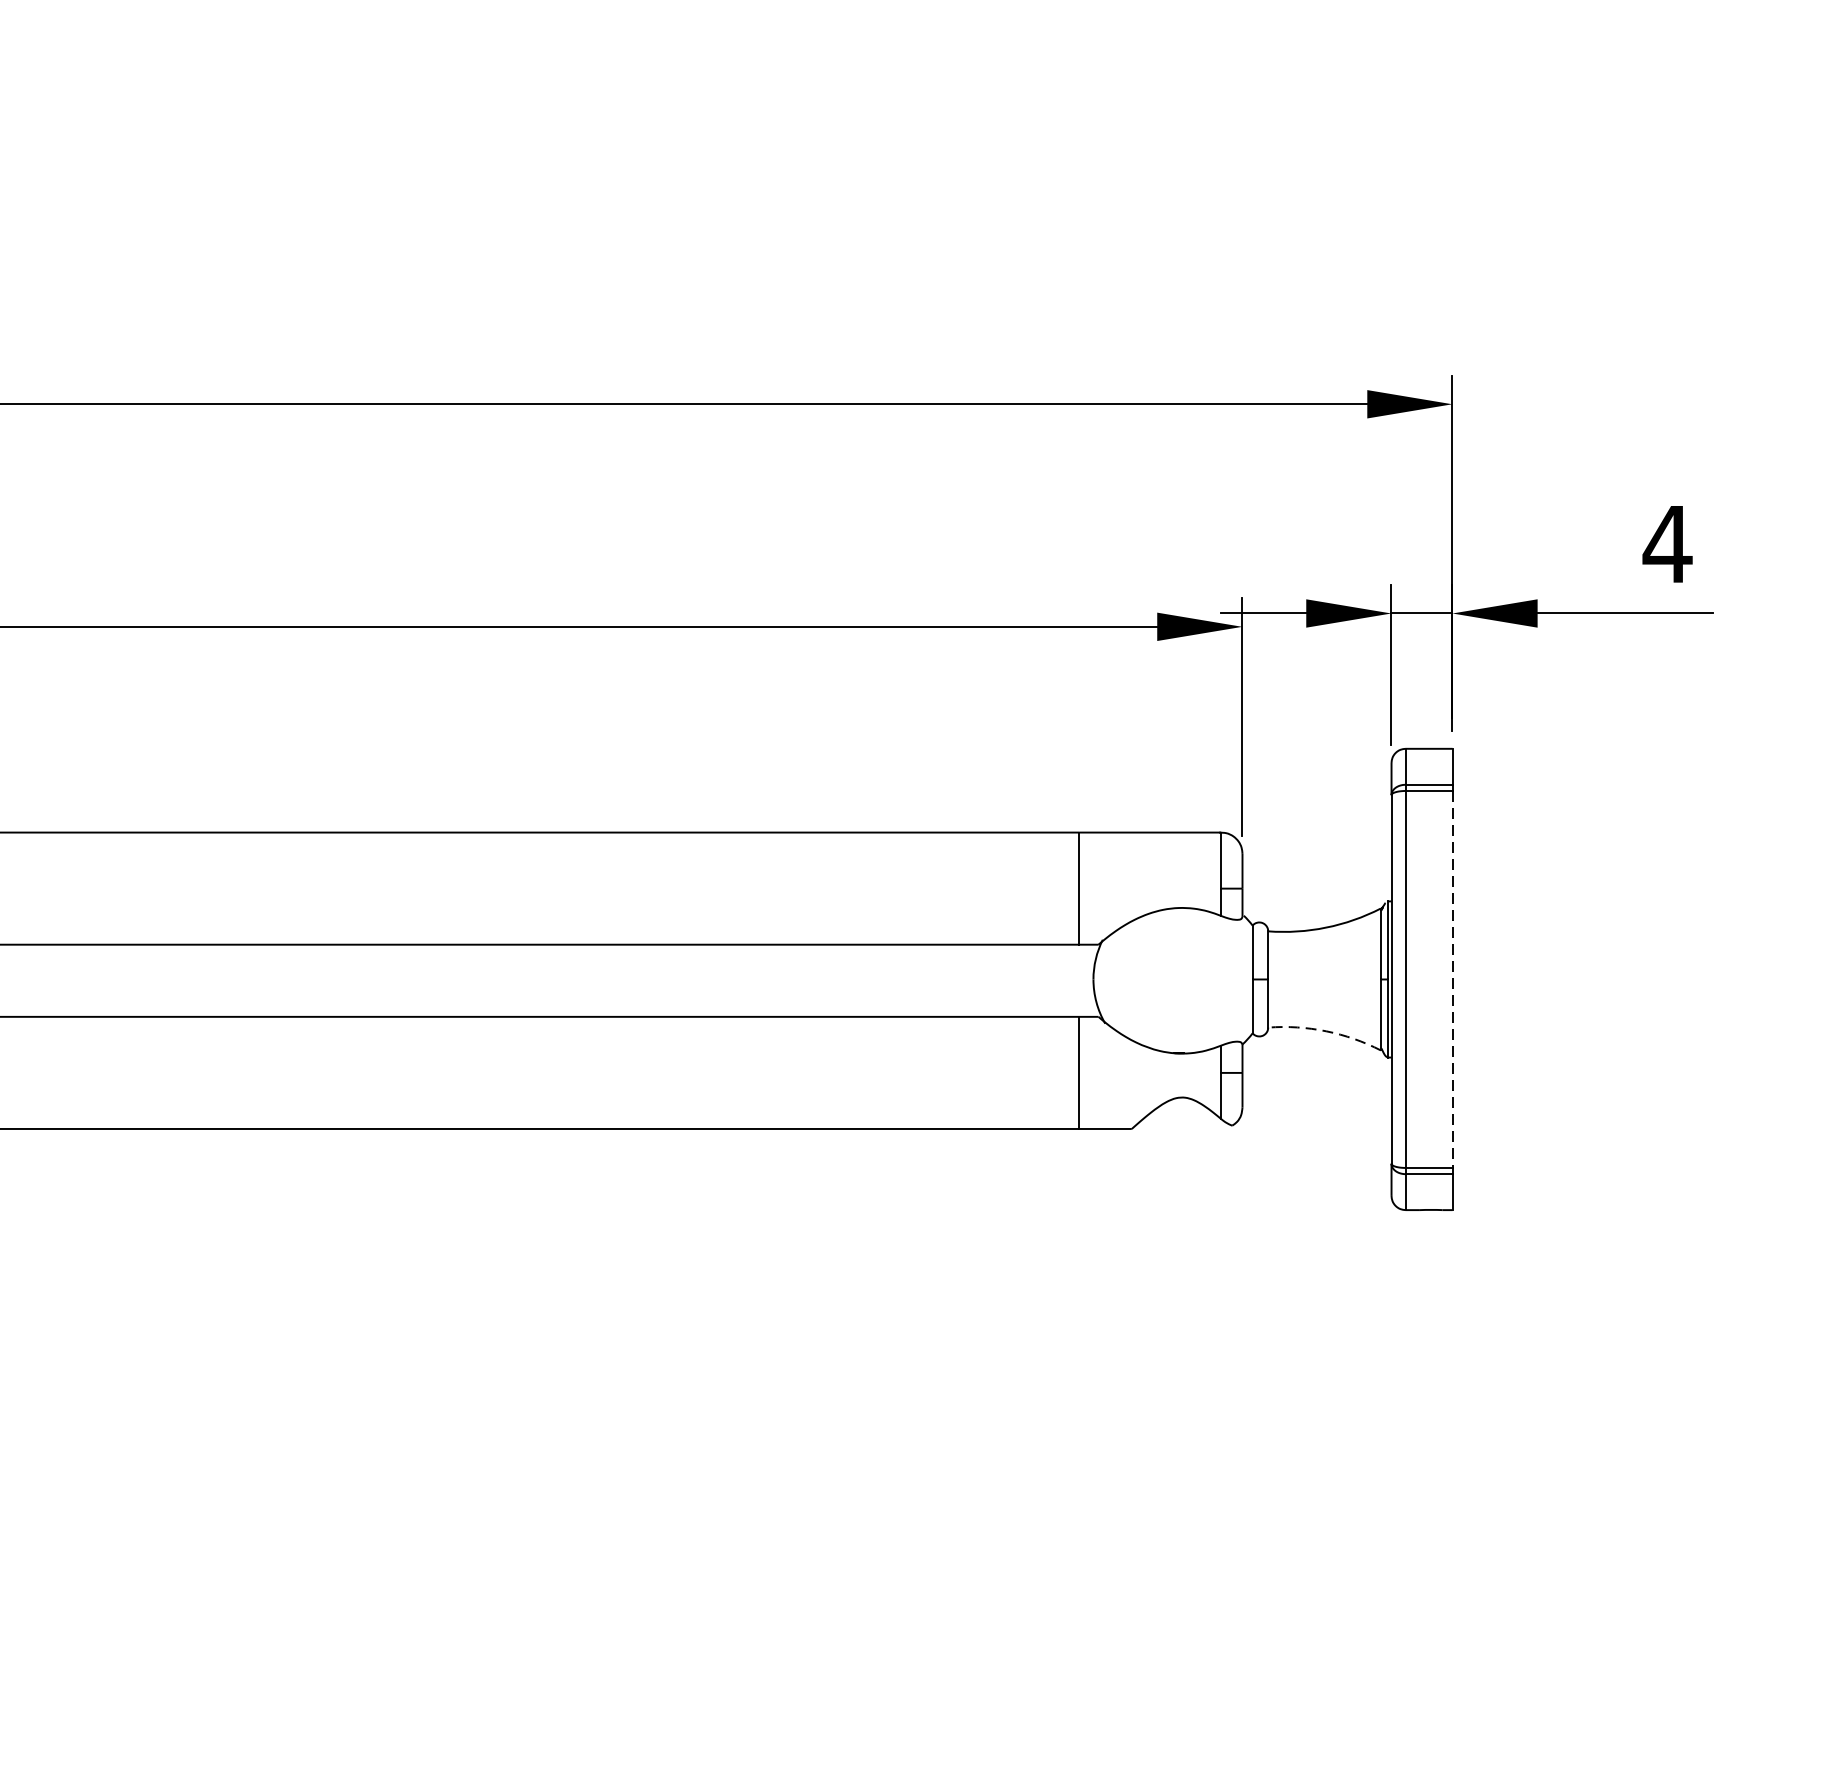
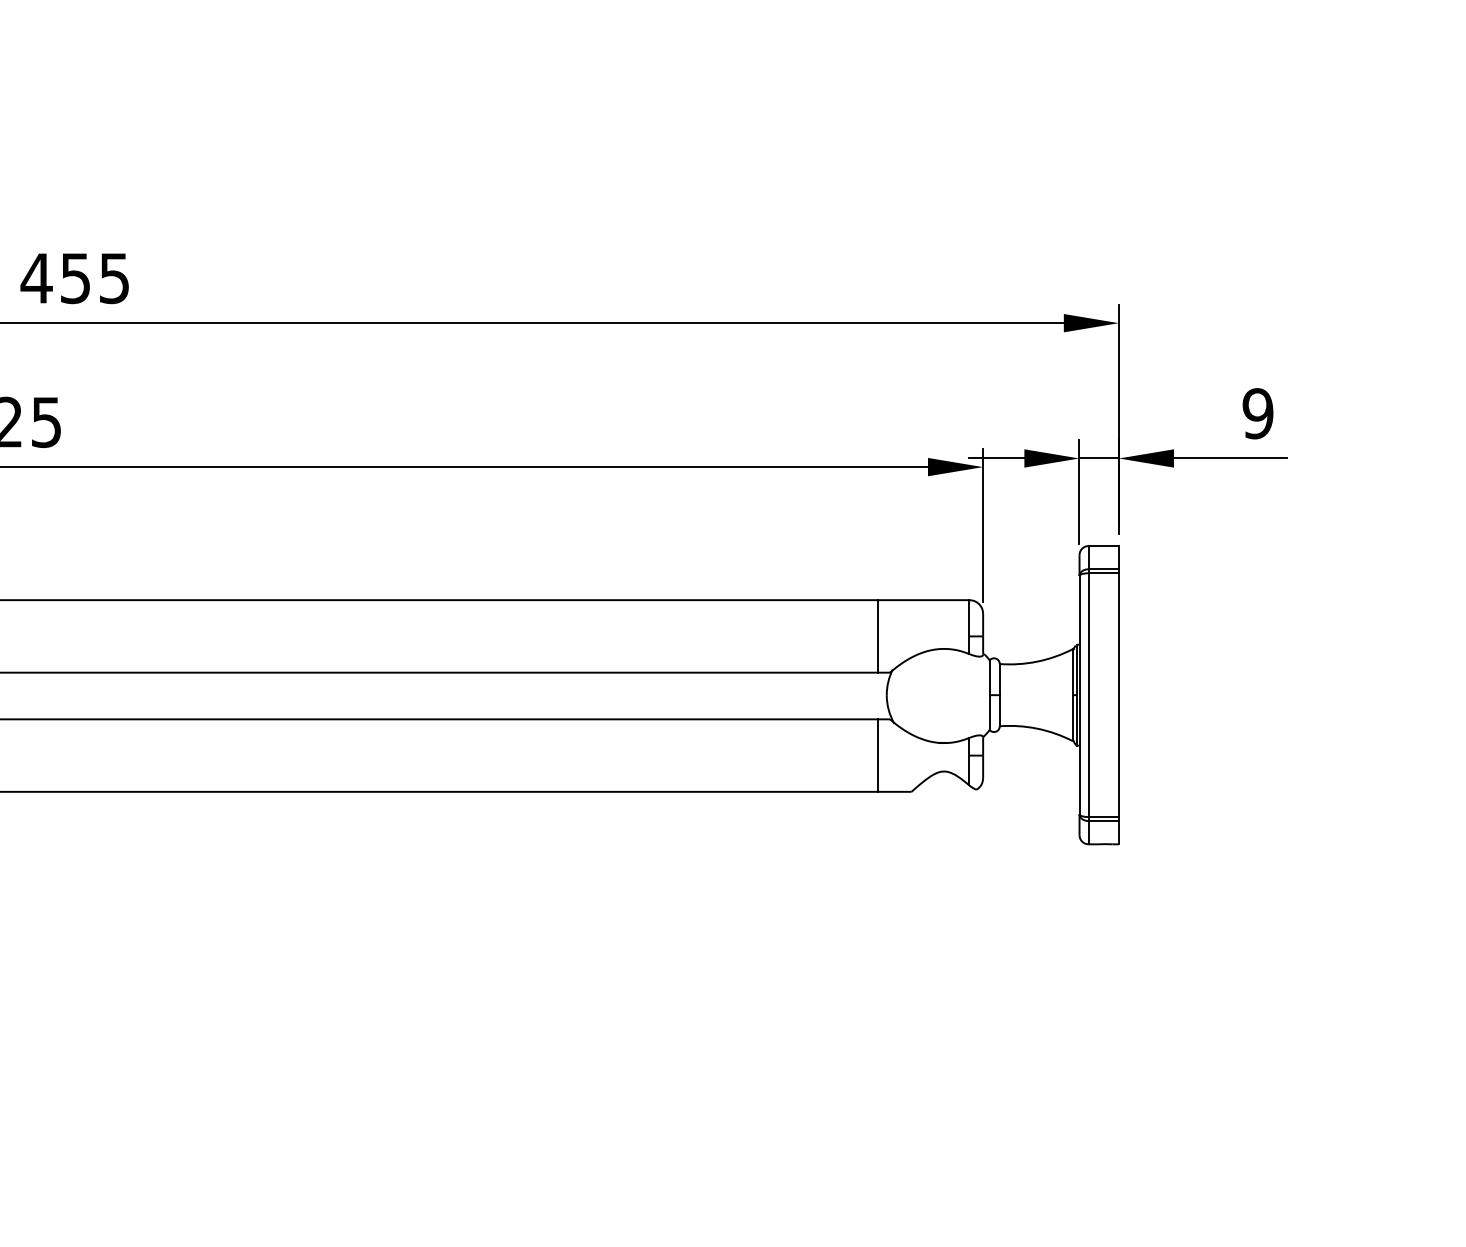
text: (1666, 543) -> (1257, 413), 4 -> 9
line: (1453, 979) -> (1119, 695), dashed -> solid
arc: (1326, 1031) -> (1037, 728), dashed -> solid

